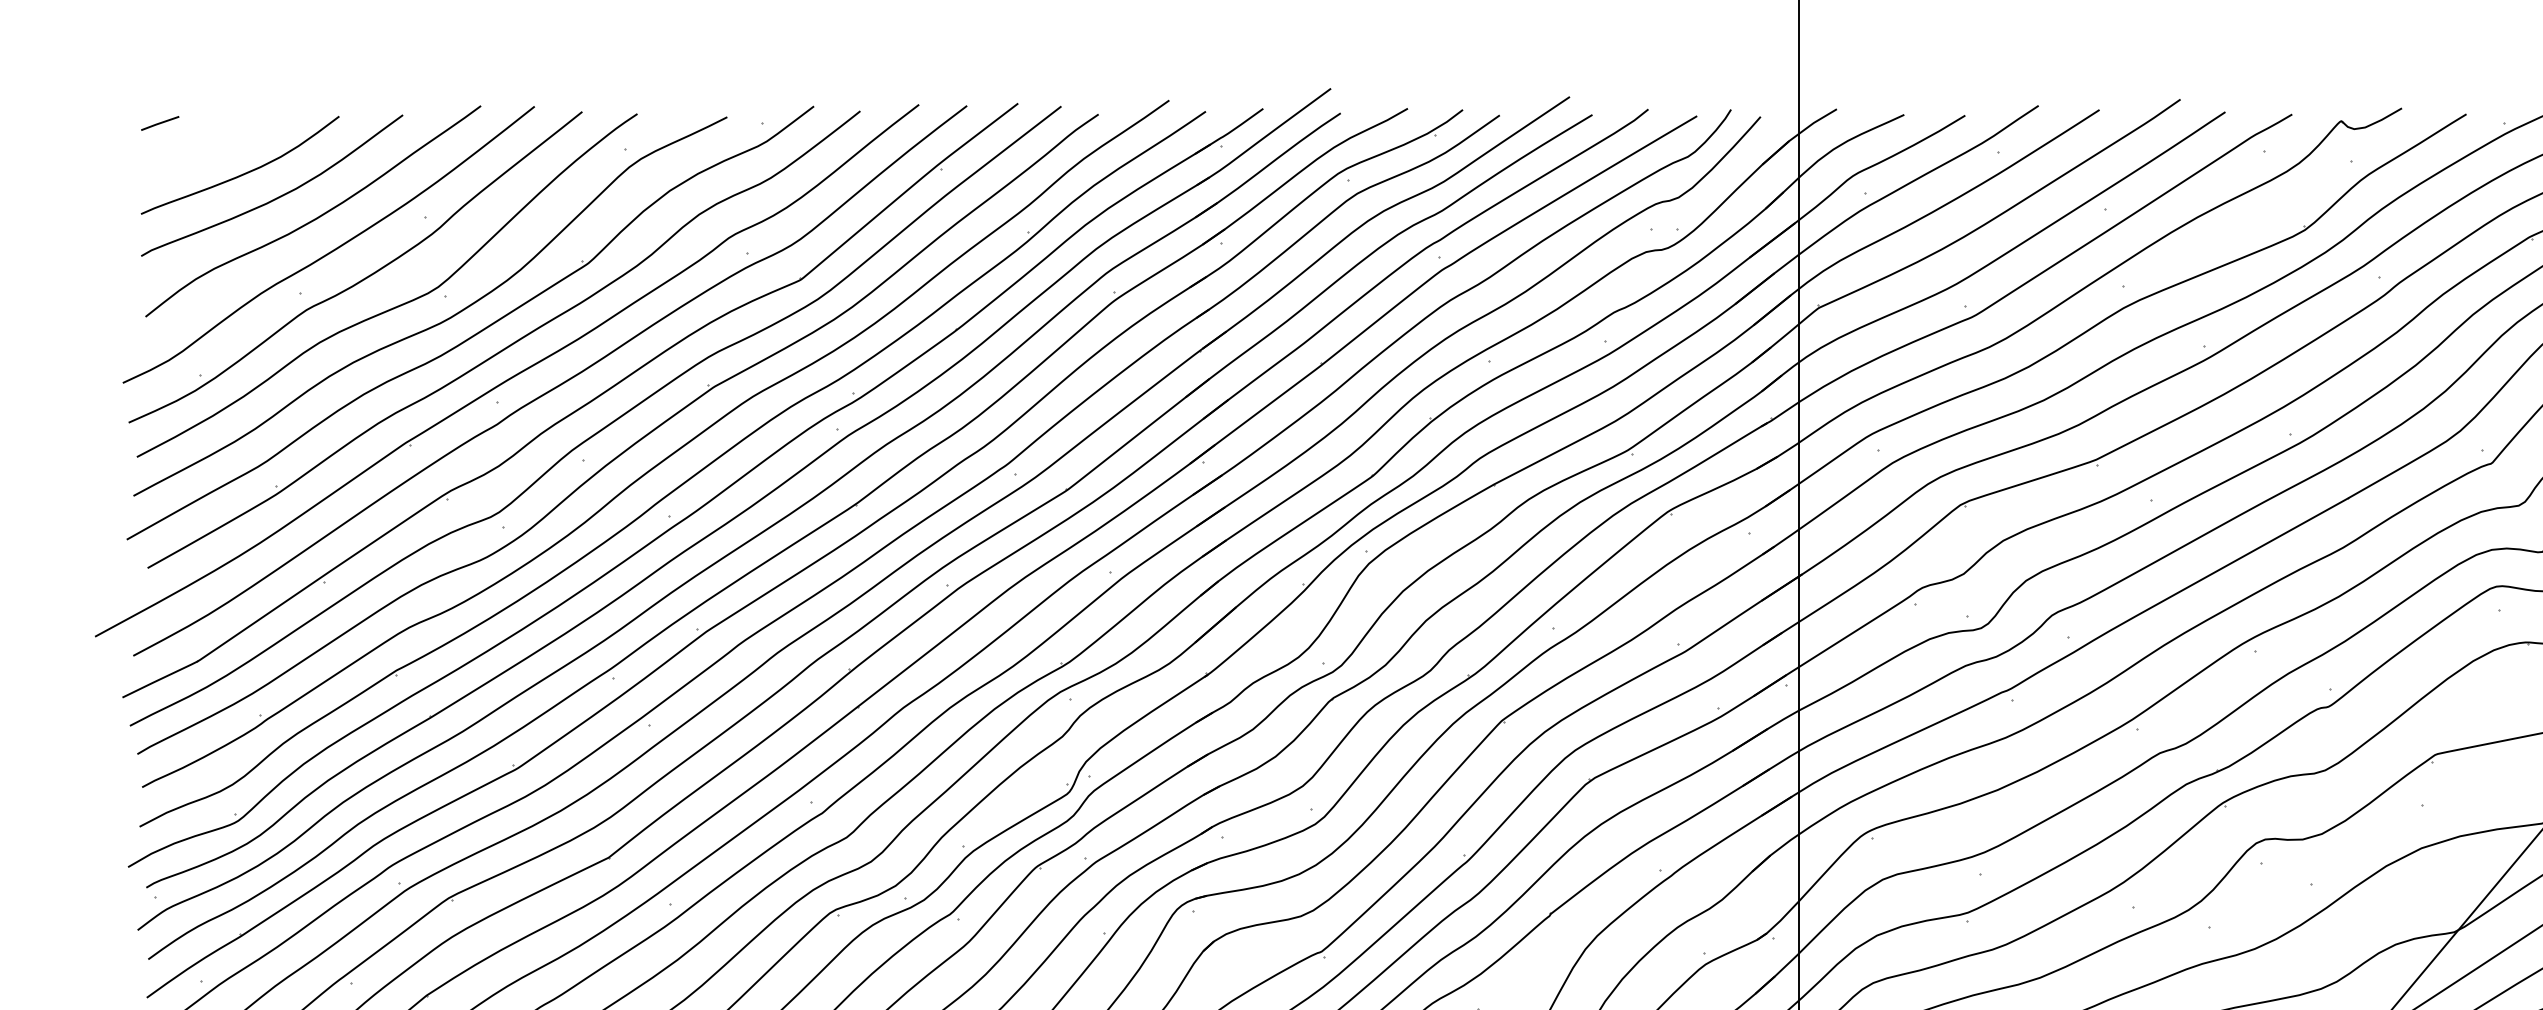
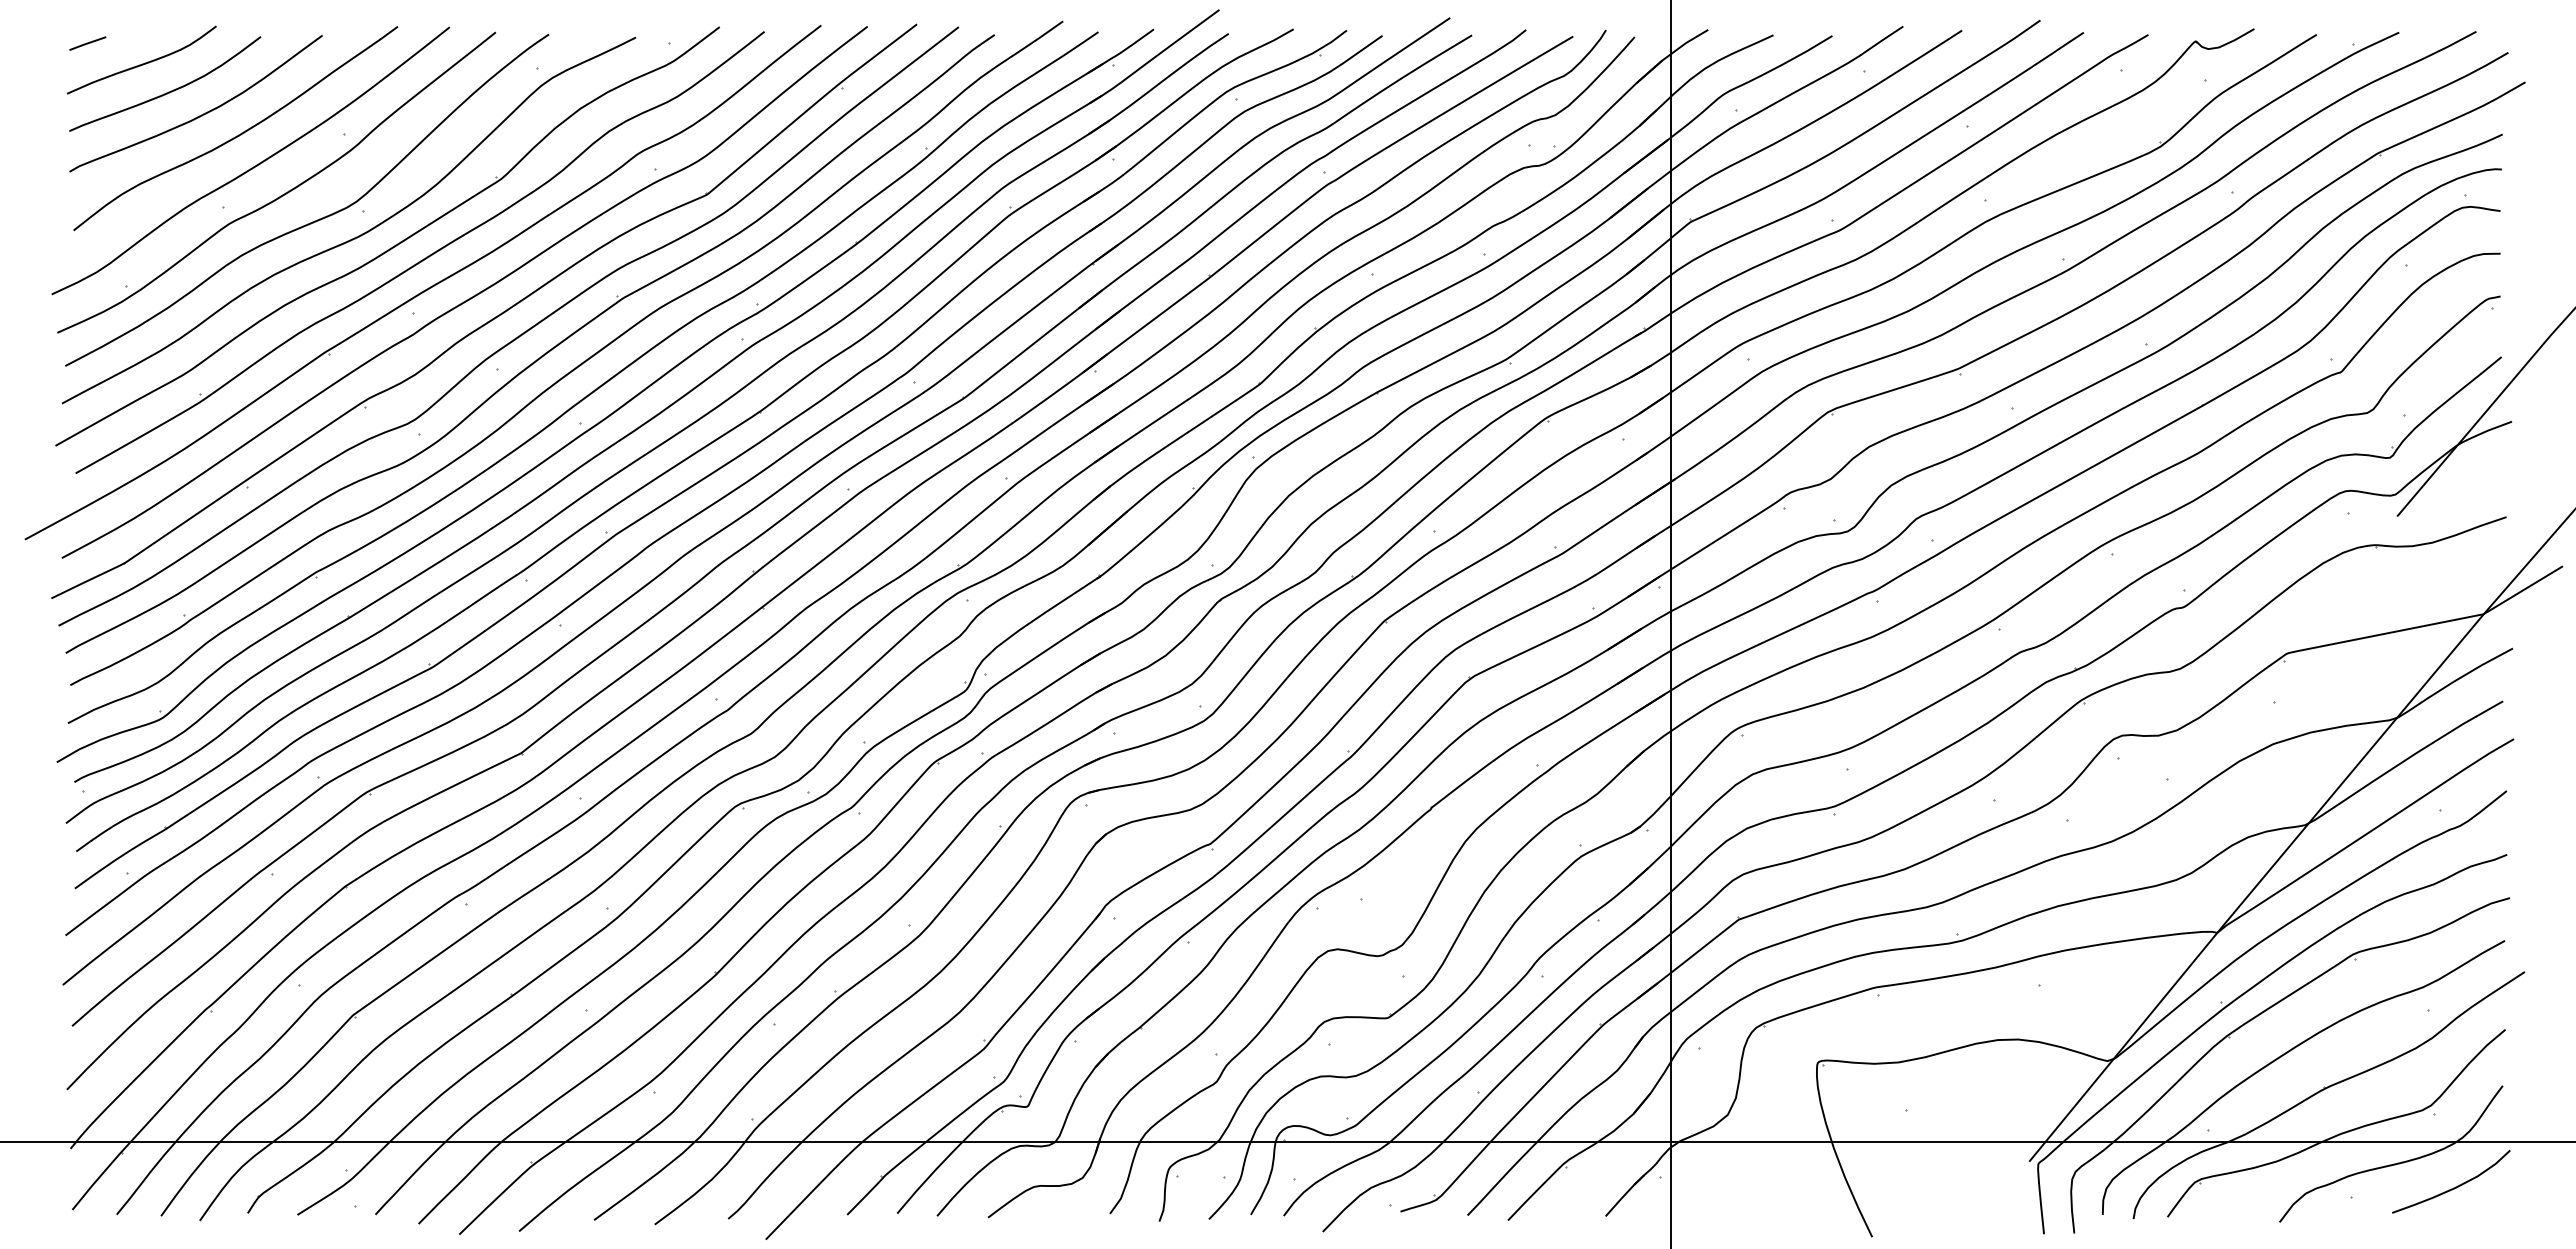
curve: (216, 144) -> (142, 63), added

